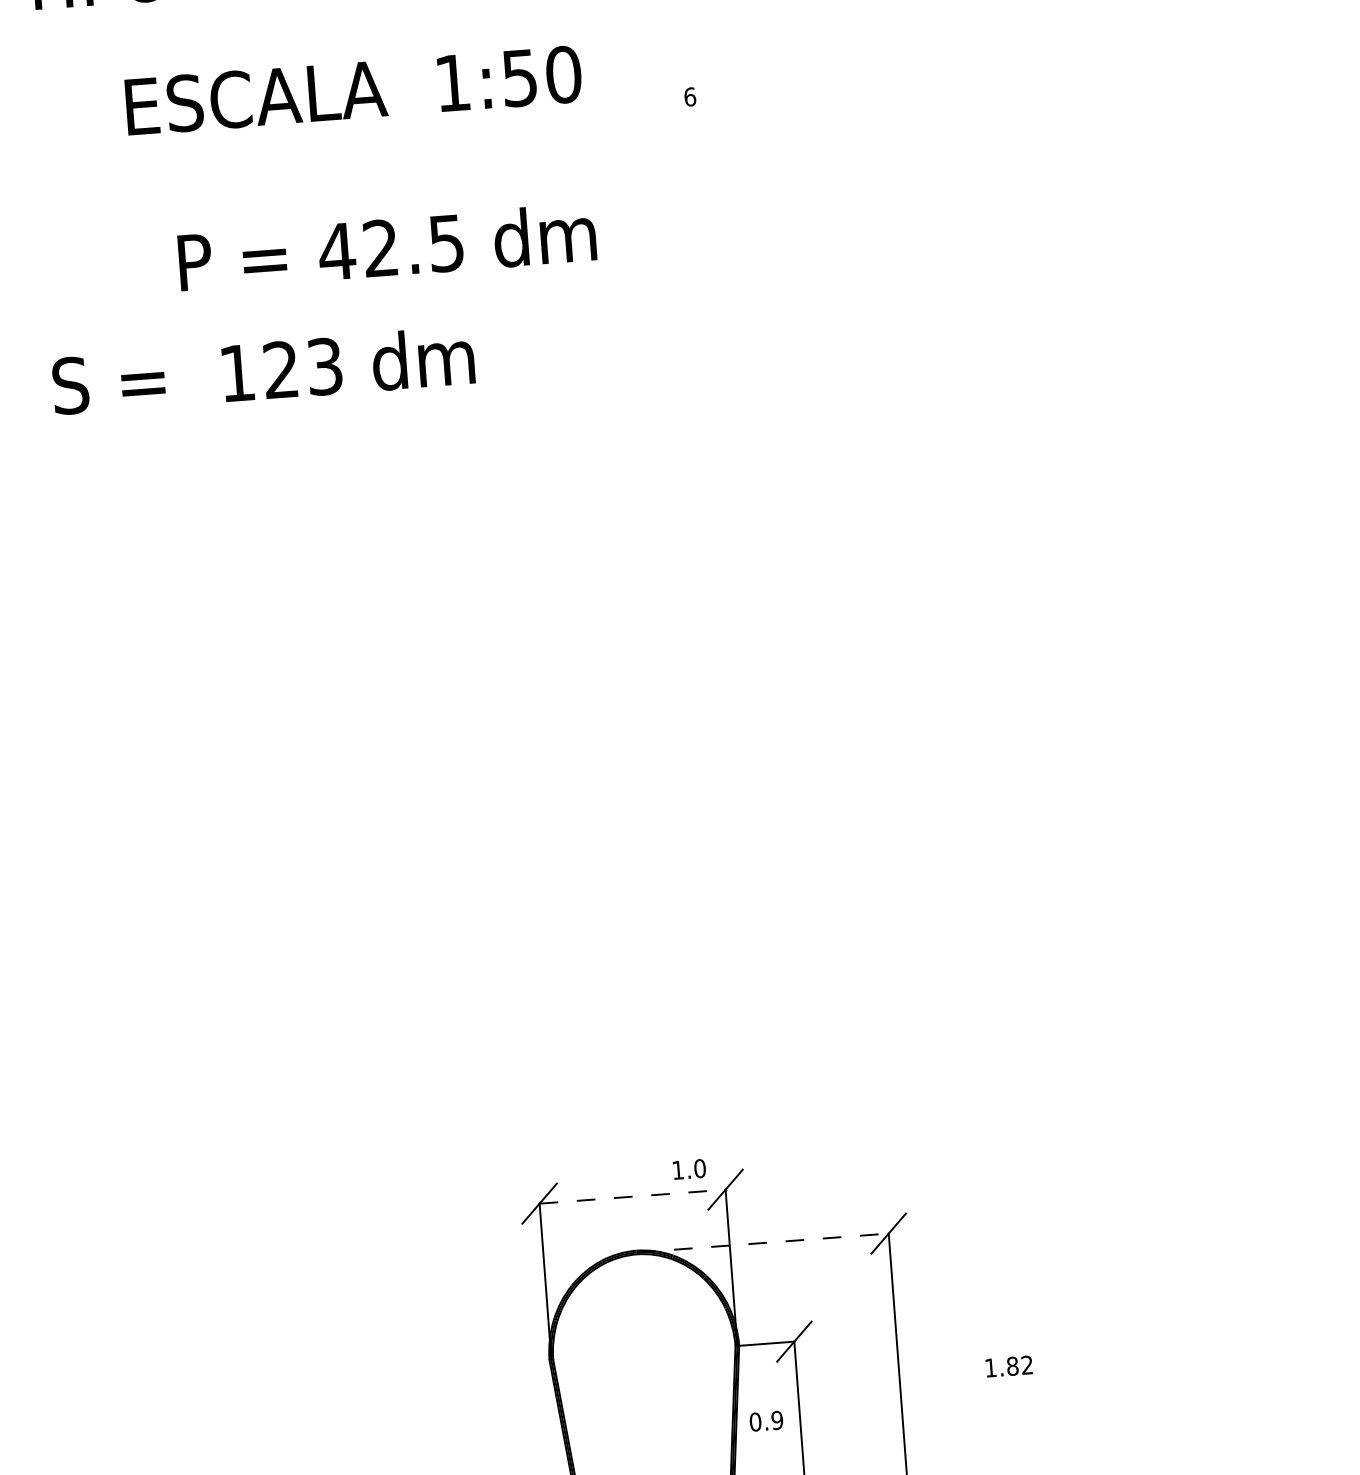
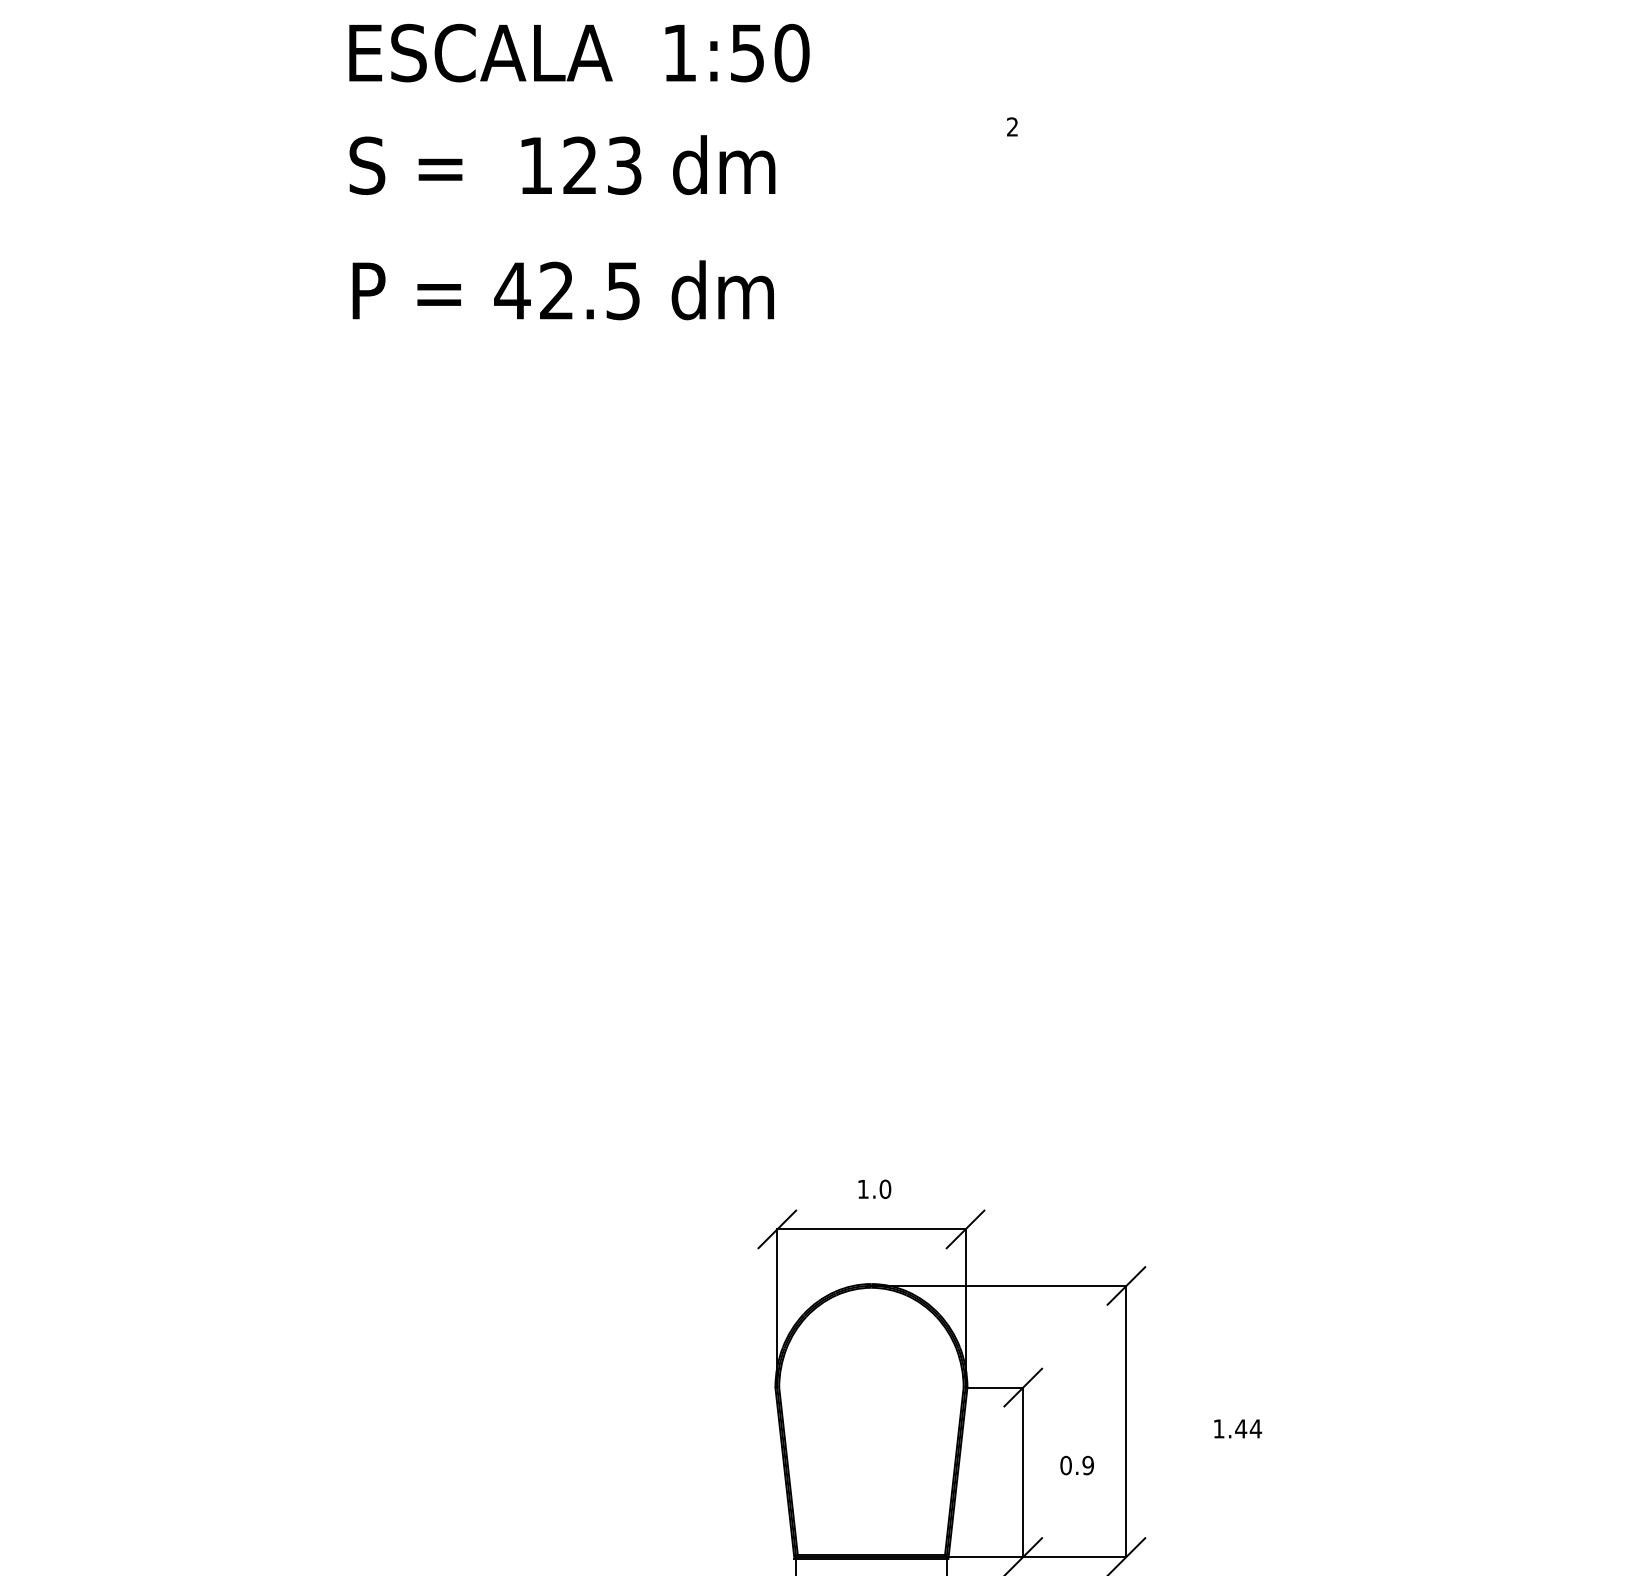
text: (353, 90) -> (579, 52), moved
text: (690, 96) -> (1012, 126), 6 -> 2
text: (386, 247) -> (562, 290), moved
text: (263, 370) -> (562, 164), moved
text: (689, 1168) -> (874, 1188), moved
line: (632, 1196) -> (871, 1229), dashed -> solid
line: (763, 1242) -> (999, 1285), dashed -> solid
text: (1019, 1365) -> (1248, 1428), 1.82 -> 1.44
text: (765, 1421) -> (1076, 1465), moved

